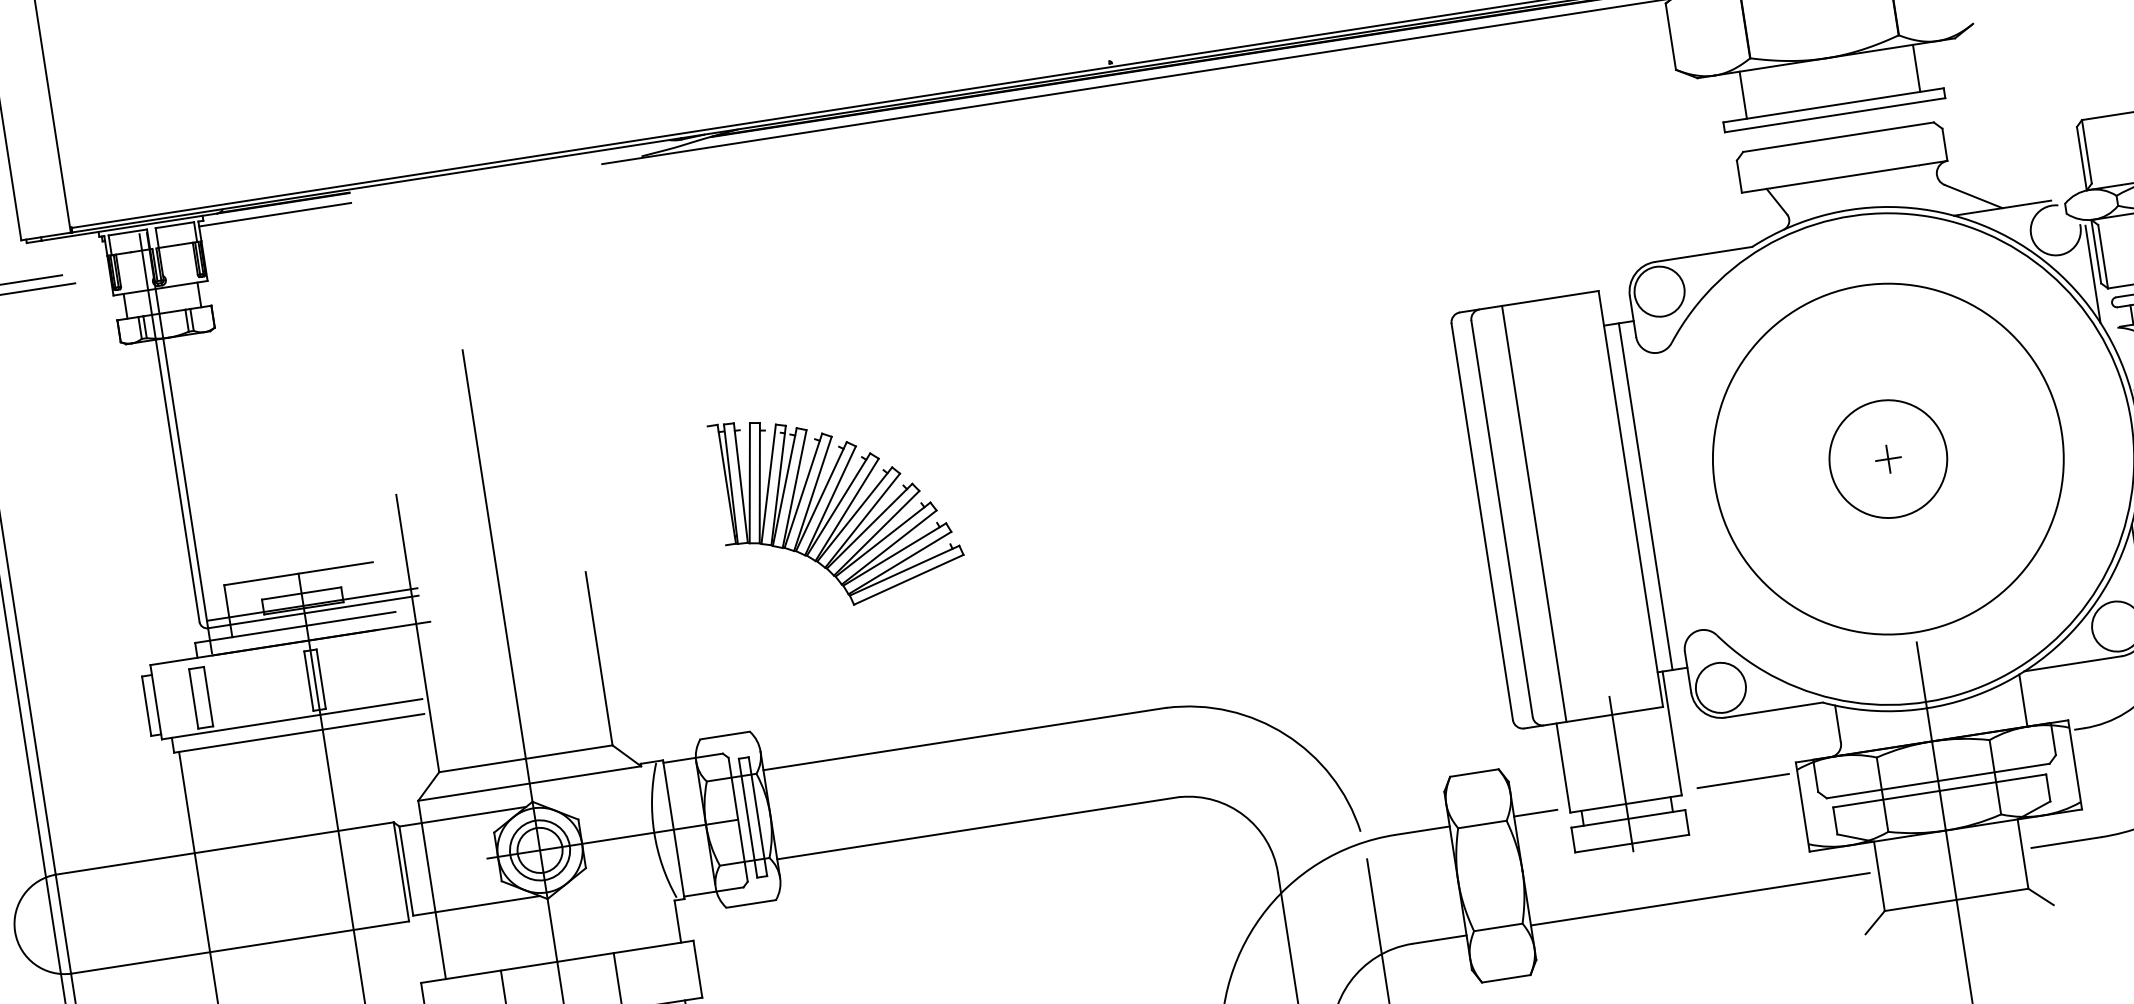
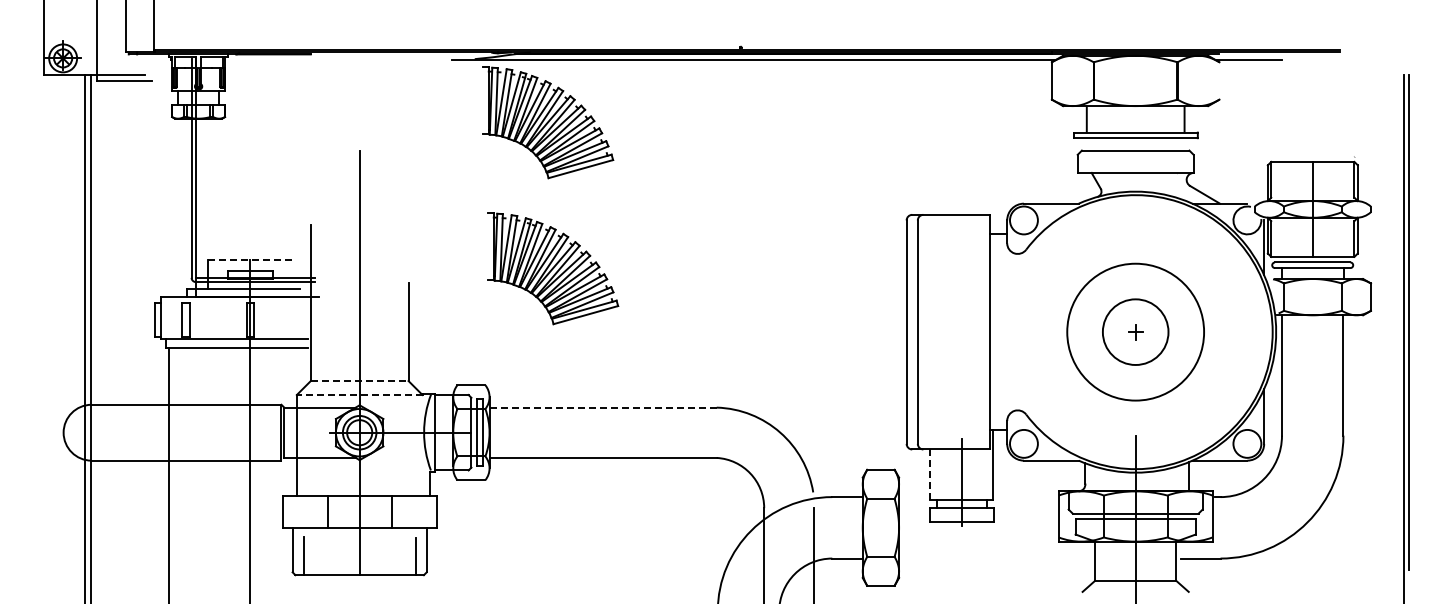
line: (274, 215) -> (267, 60), removed
part: (789, 248) -> (548, 122), added
circle: (1887, 457) -> (1135, 331), size x0.7
line: (1644, 495) -> (998, 331), removed
line: (1533, 512) -> (935, 331), removed
line: (298, 573) -> (250, 259), solid -> dashed
line: (965, 738) -> (603, 407), solid -> dashed
line: (525, 759) -> (359, 381), solid -> dashed
line: (1563, 769) -> (930, 475), solid -> dashed
line: (1743, 781) -> (1028, 497), removed
line: (529, 784) -> (359, 395), solid -> dashed
line: (1536, 813) -> (911, 497), removed
line: (1700, 899) -> (994, 558), removed

